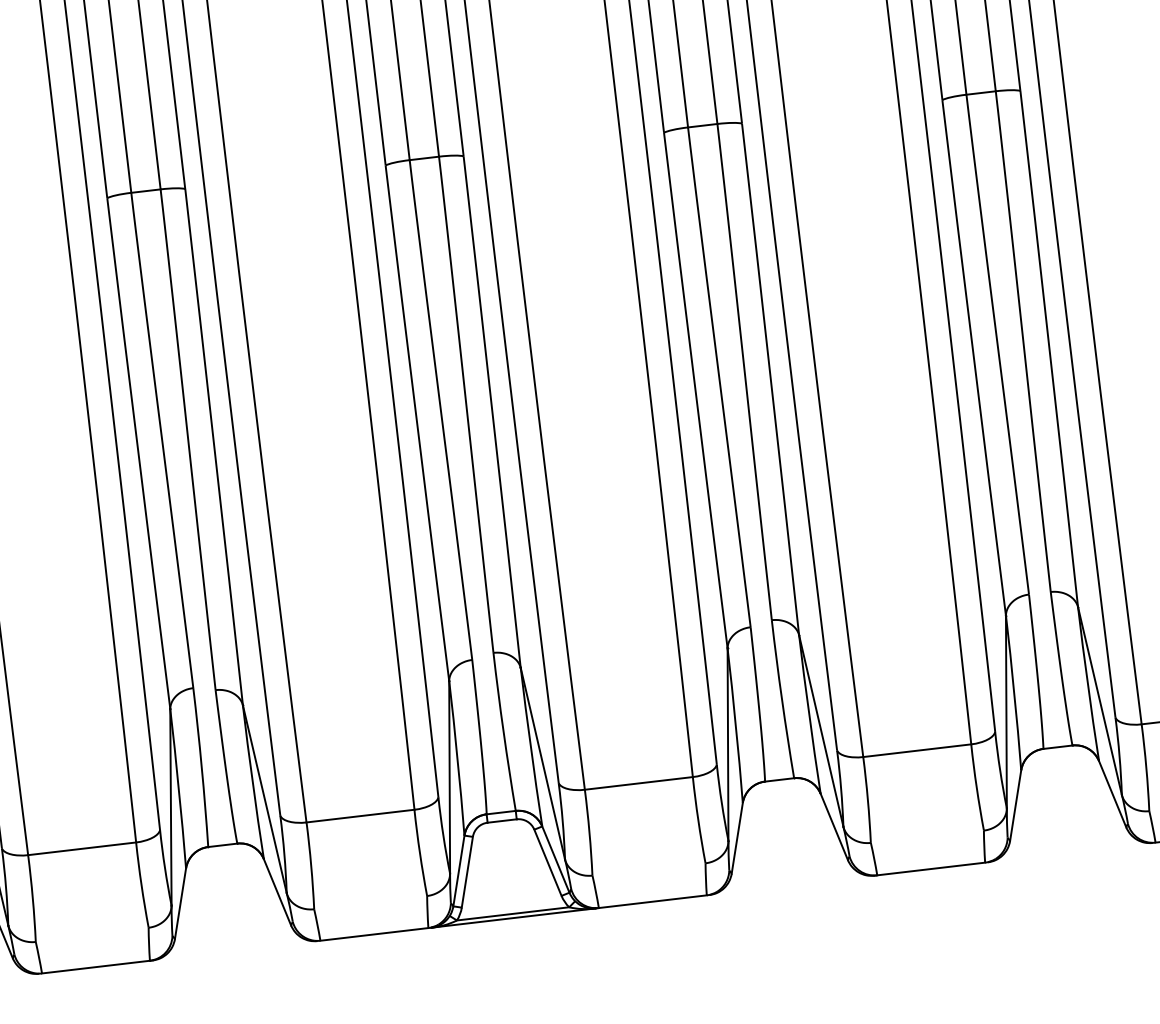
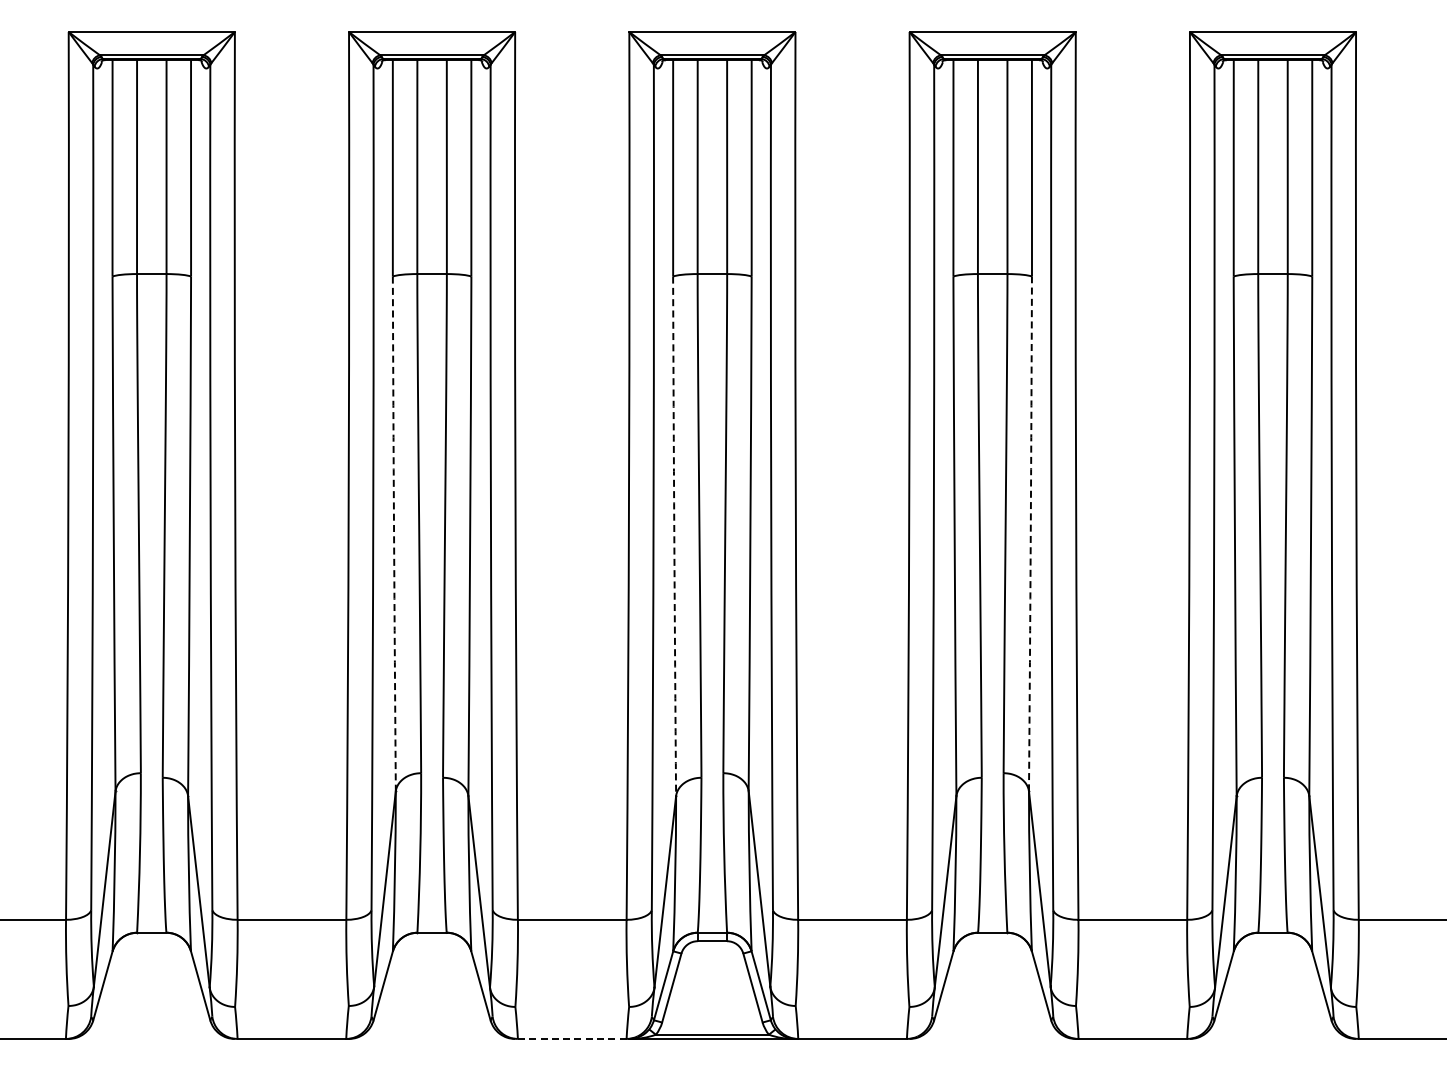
arc: (770, 378) -> (1030, 533), solid -> dashed
arc: (417, 423) -> (674, 536), solid -> dashed
arc: (138, 453) -> (394, 533), solid -> dashed
line: (373, 934) -> (571, 1038), solid -> dashed

